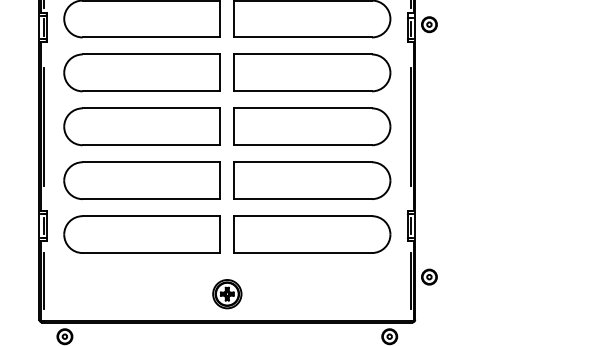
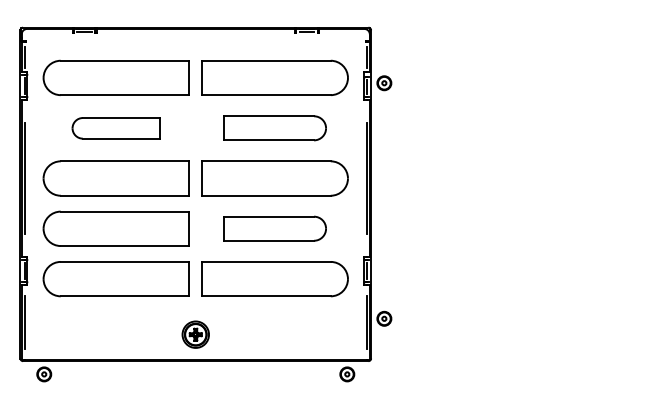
part: (141, 73) -> (115, 128), size x0.6
part: (311, 73) -> (274, 128), size x0.7
part: (311, 180) -> (274, 228), size x0.7

